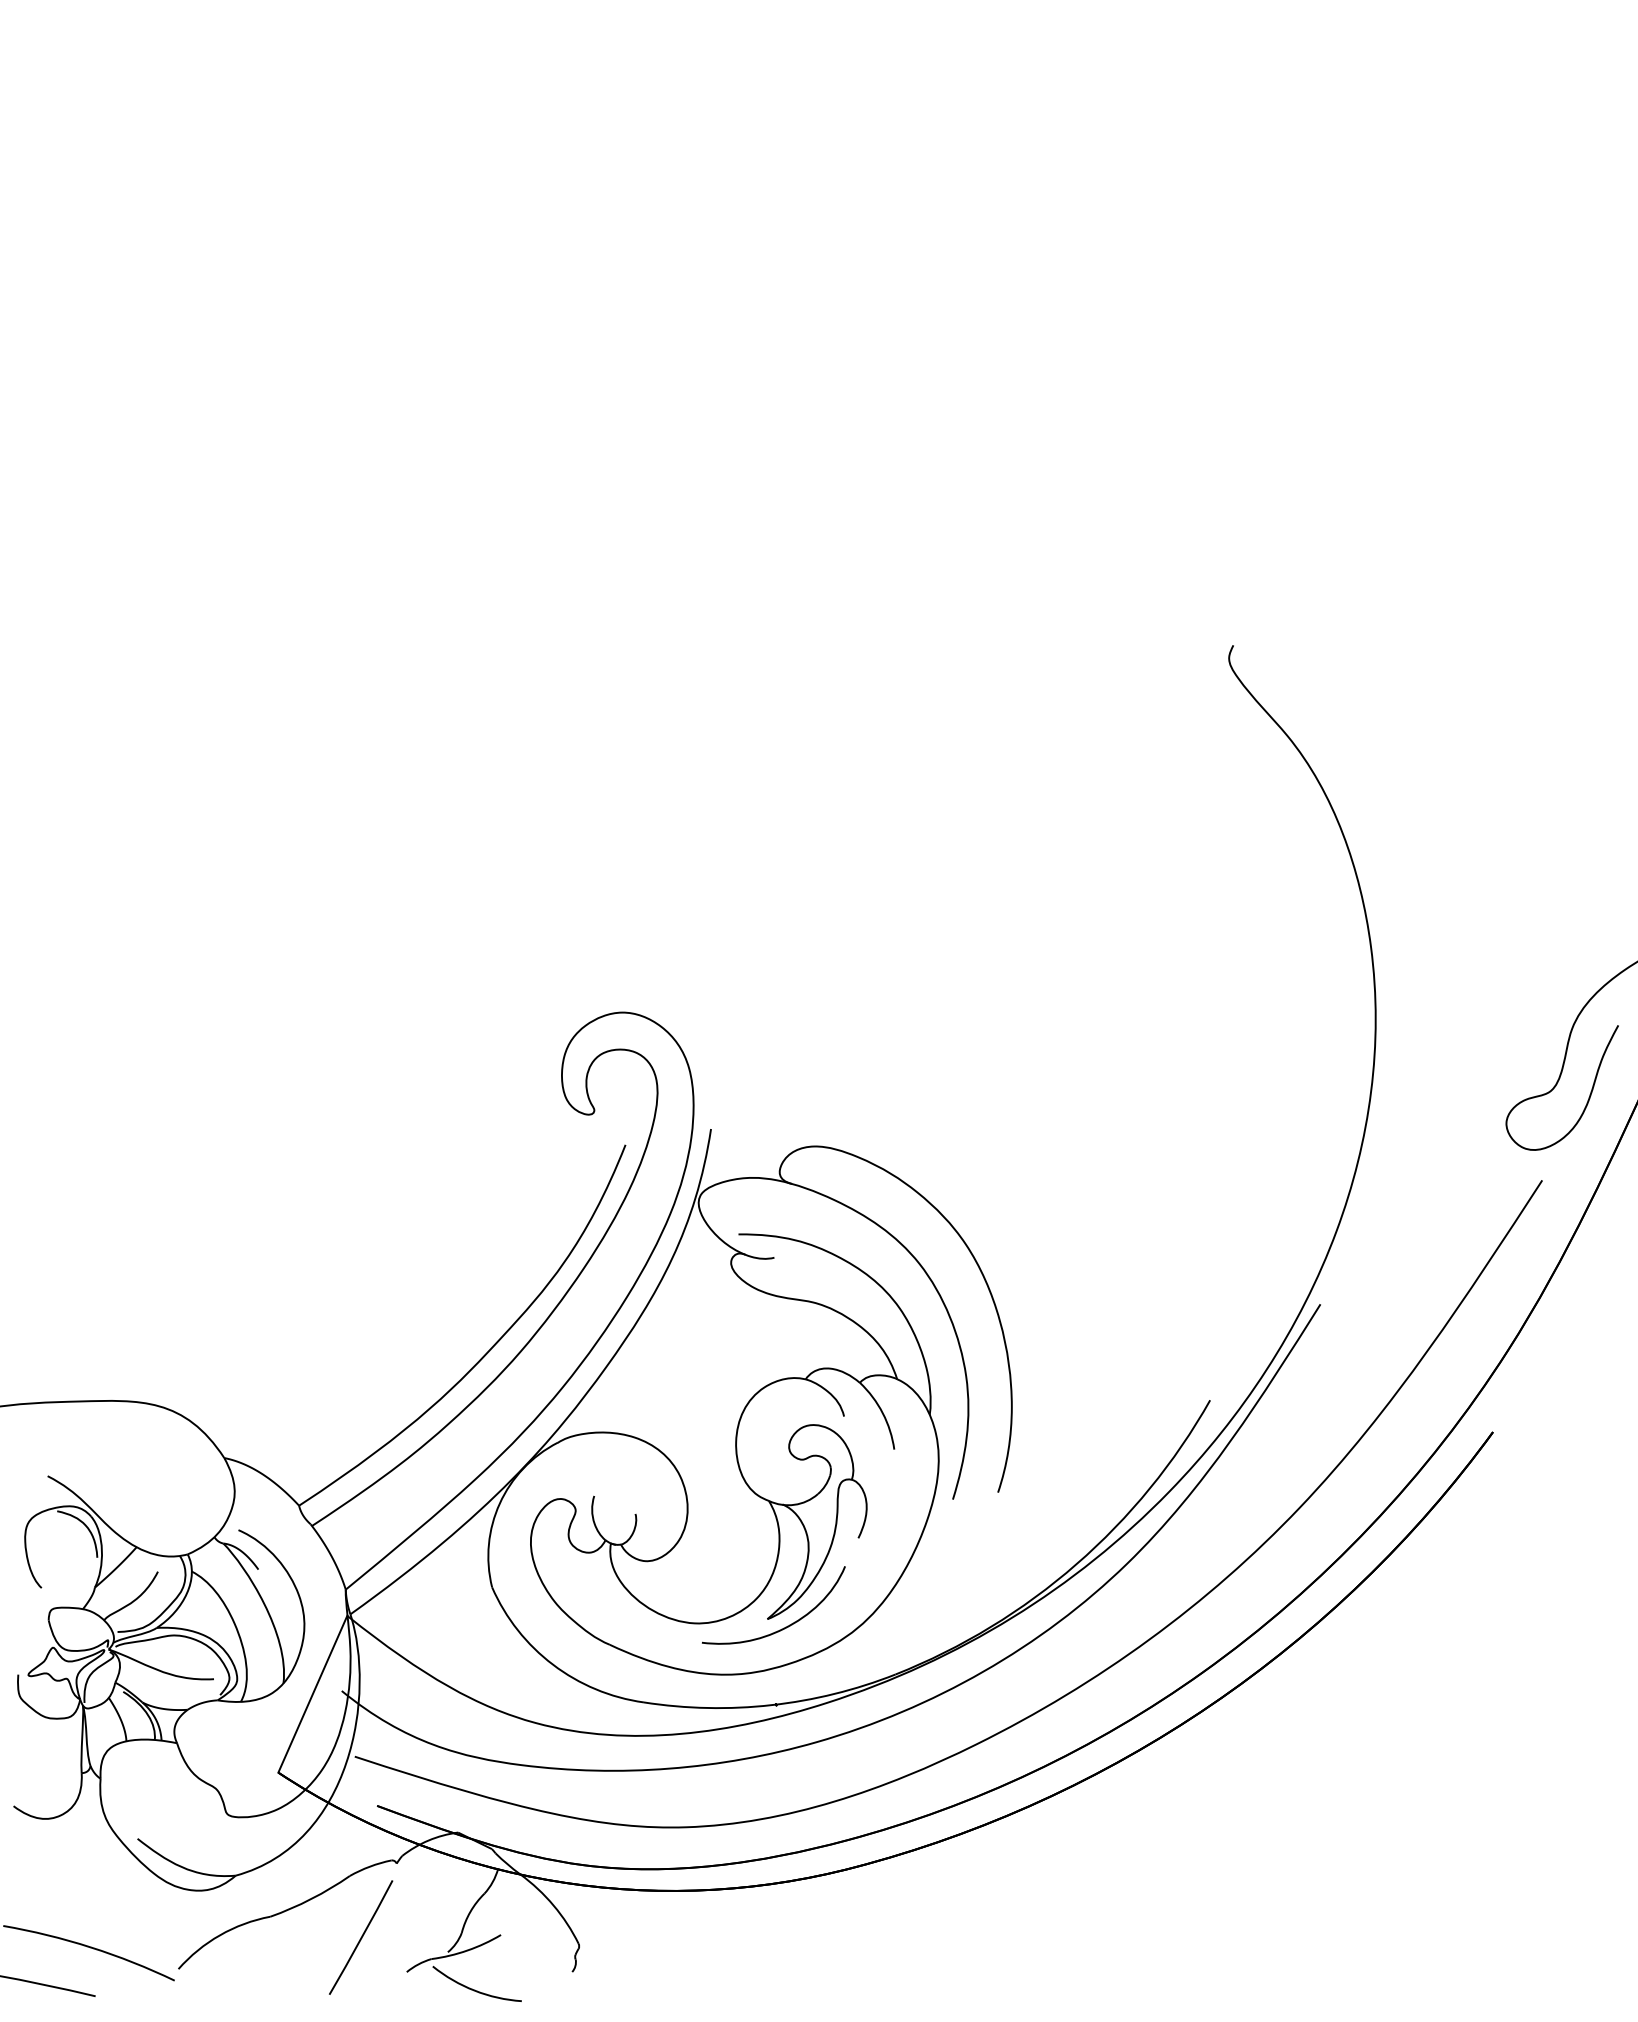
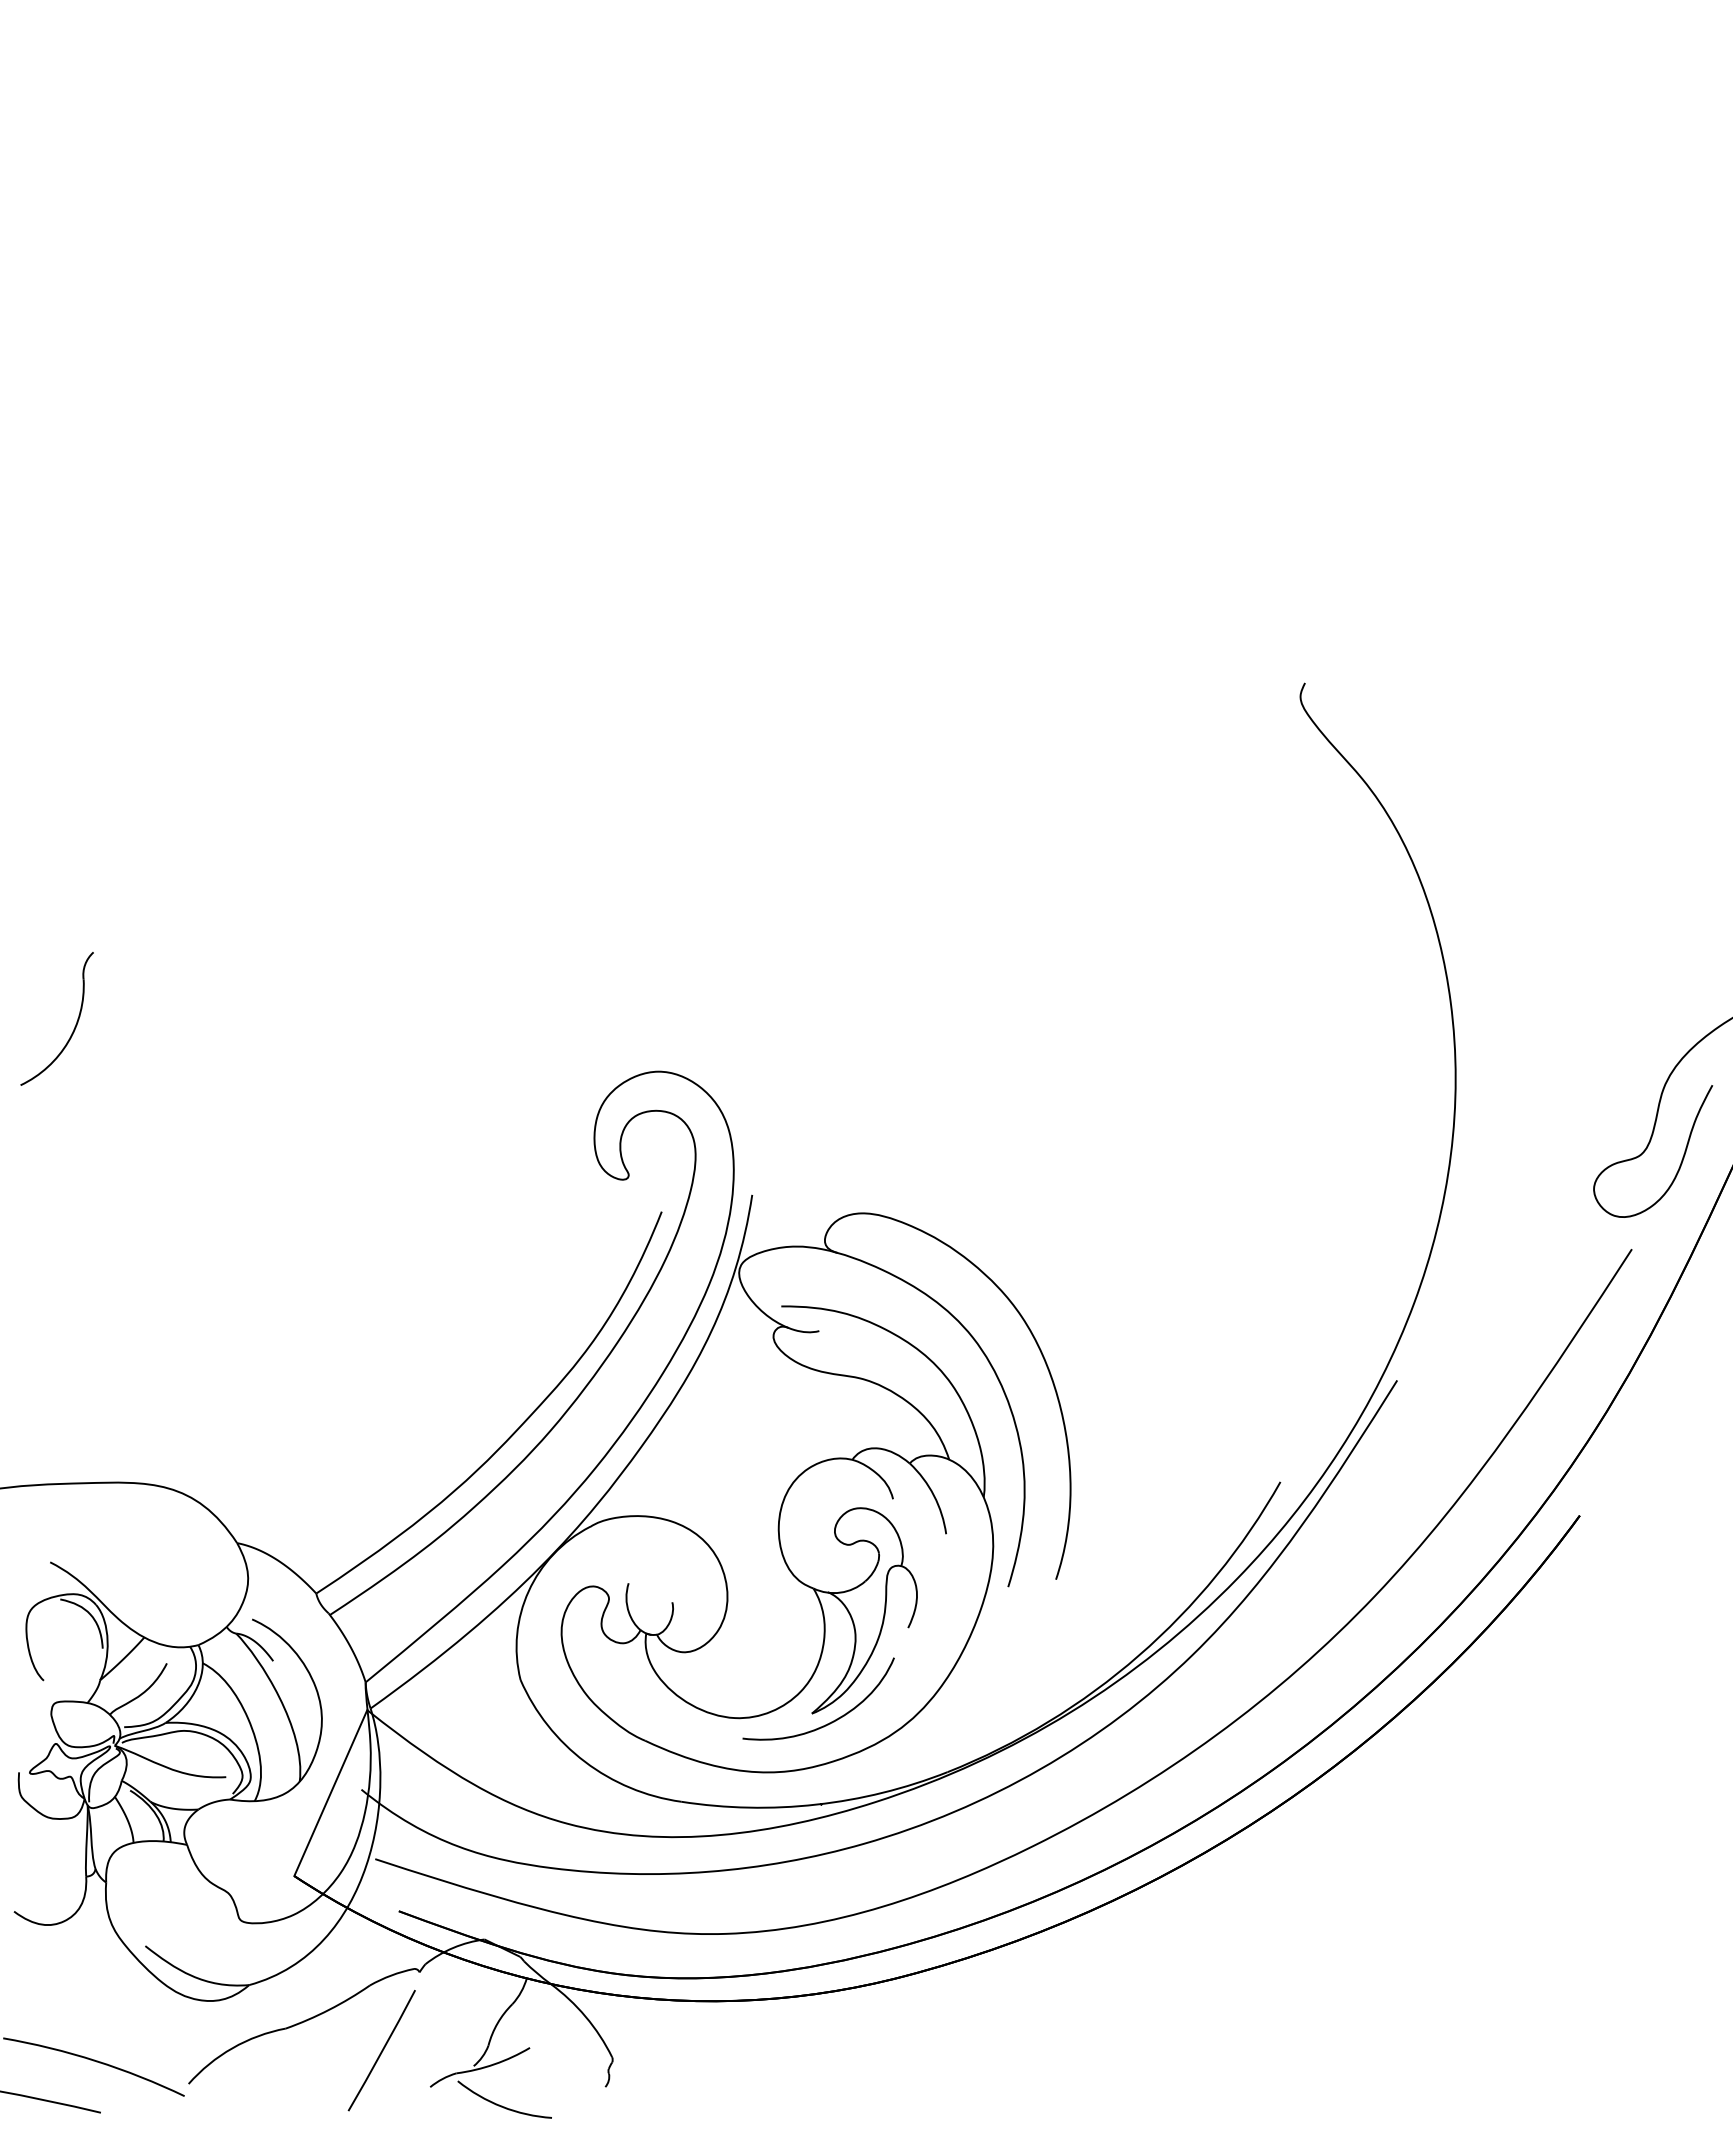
part: (70, 969) -> (74, 1026), added

